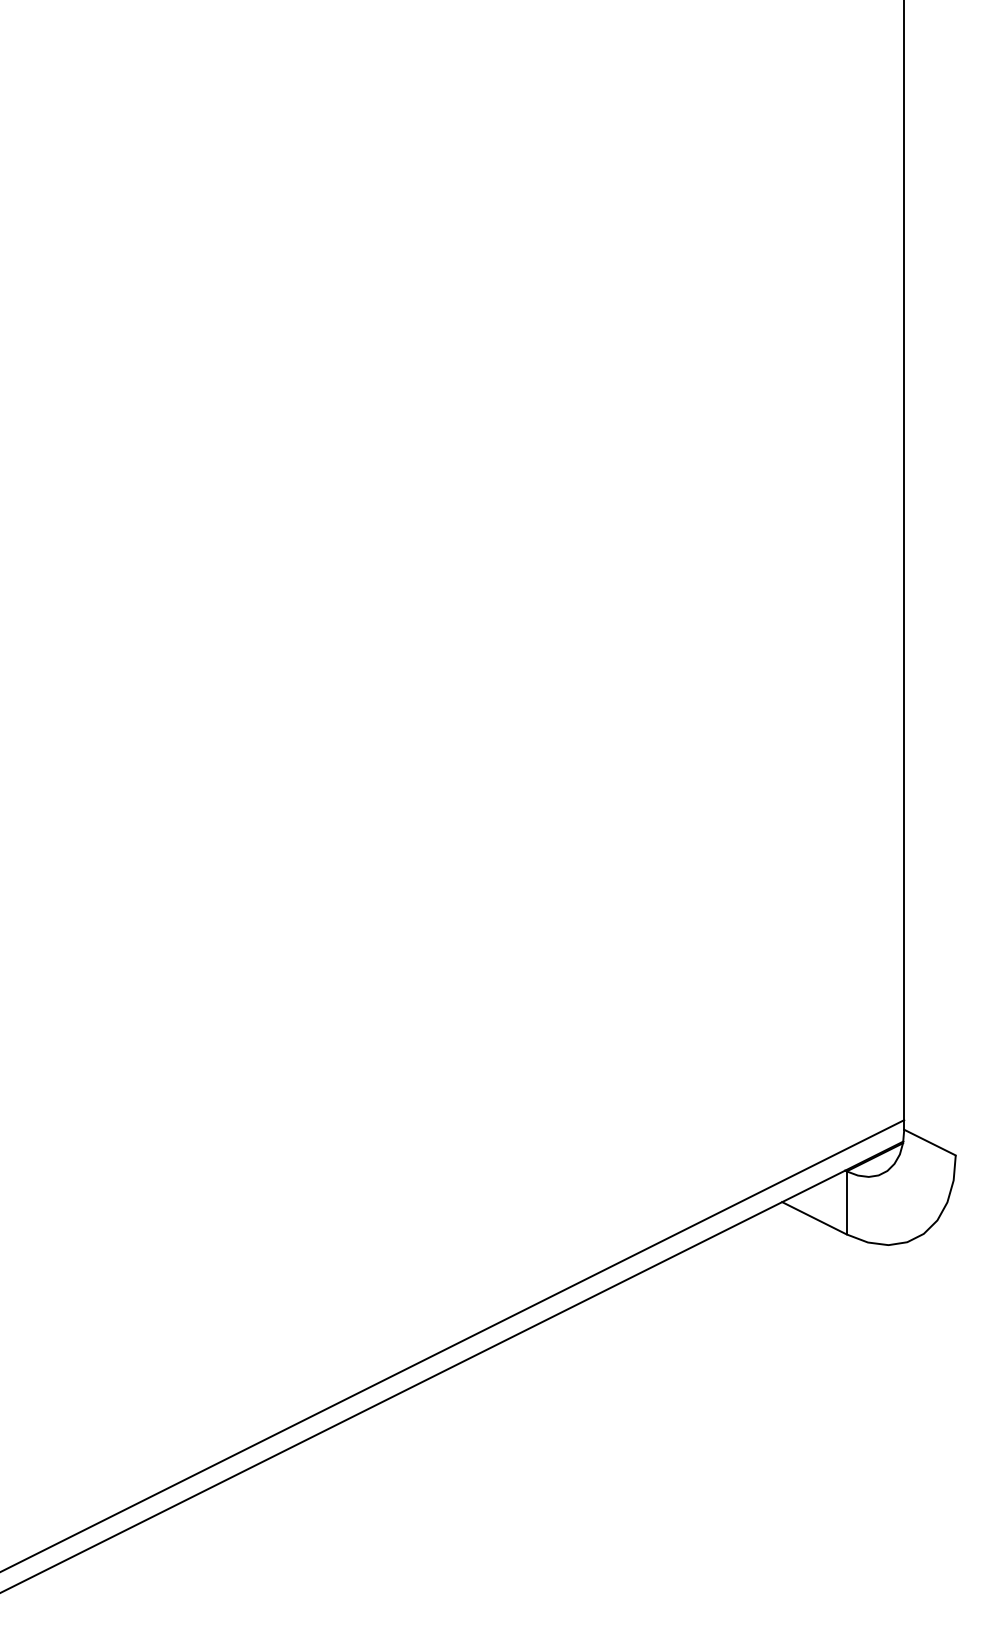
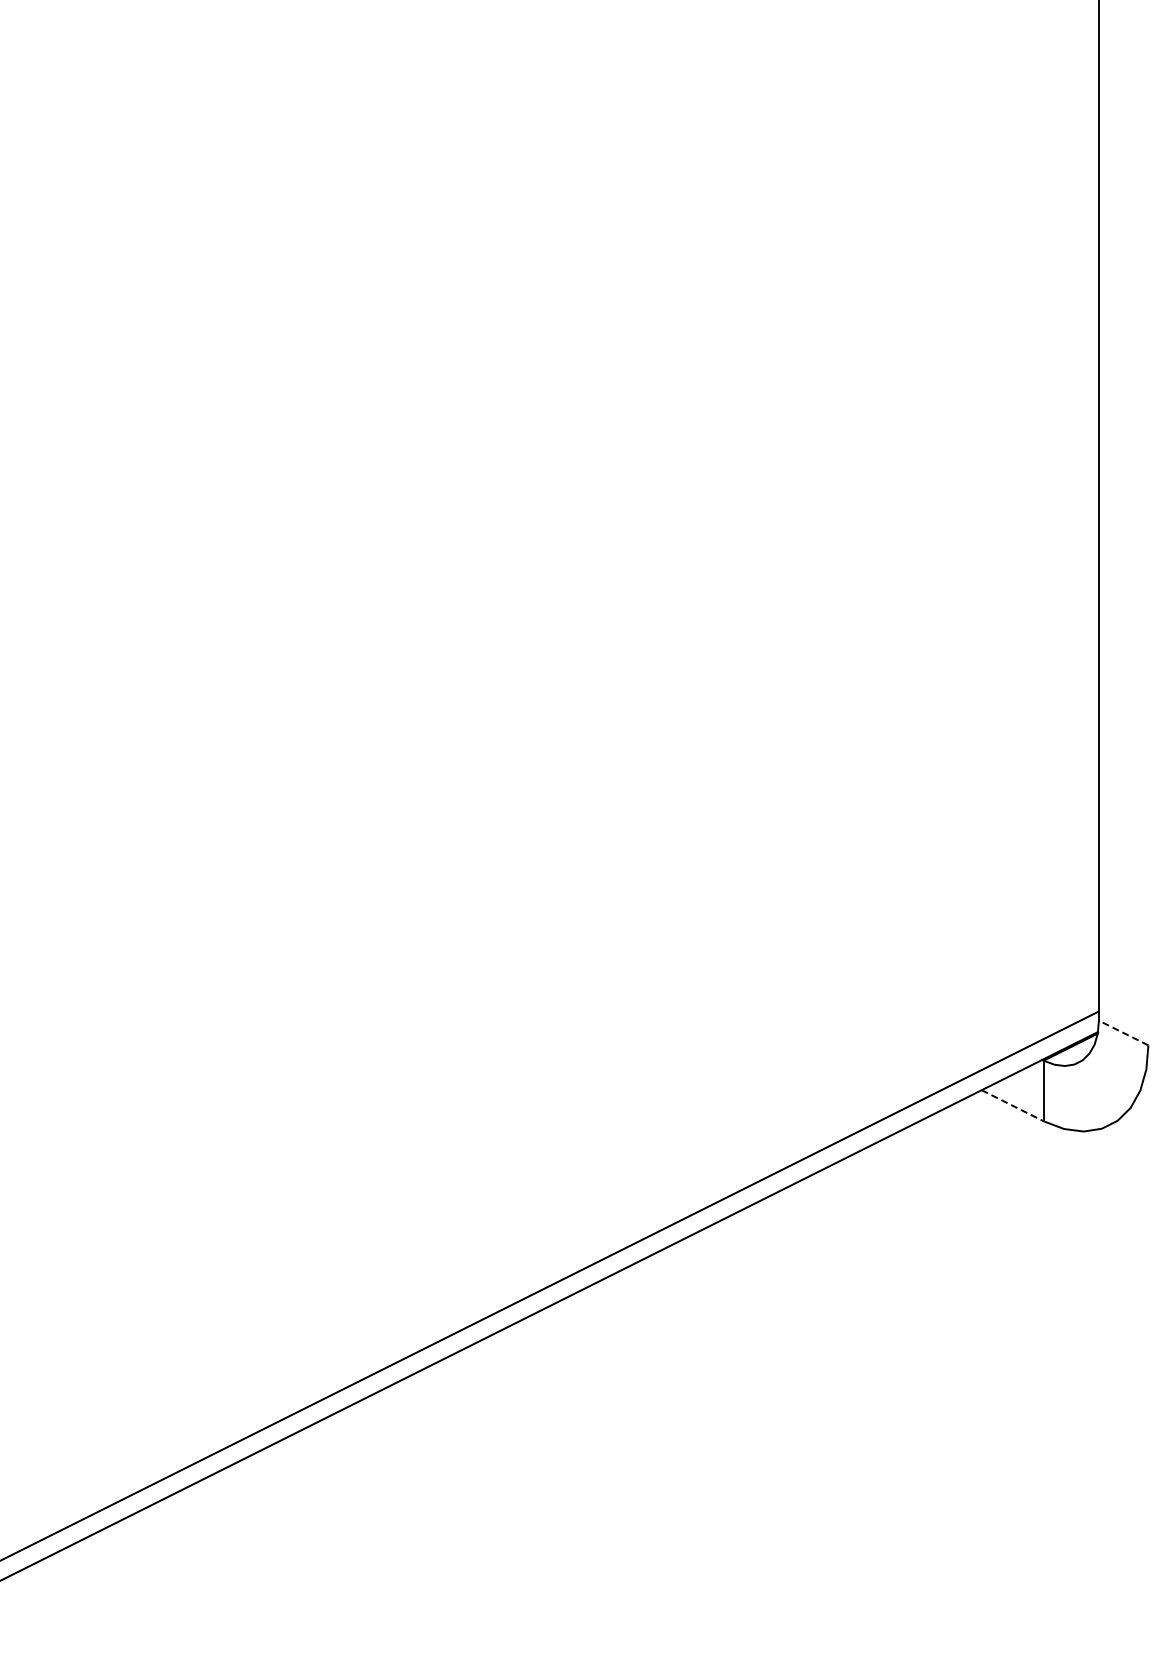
line: (929, 1143) -> (1123, 1033), solid -> dashed
line: (814, 1218) -> (1012, 1105), solid -> dashed

